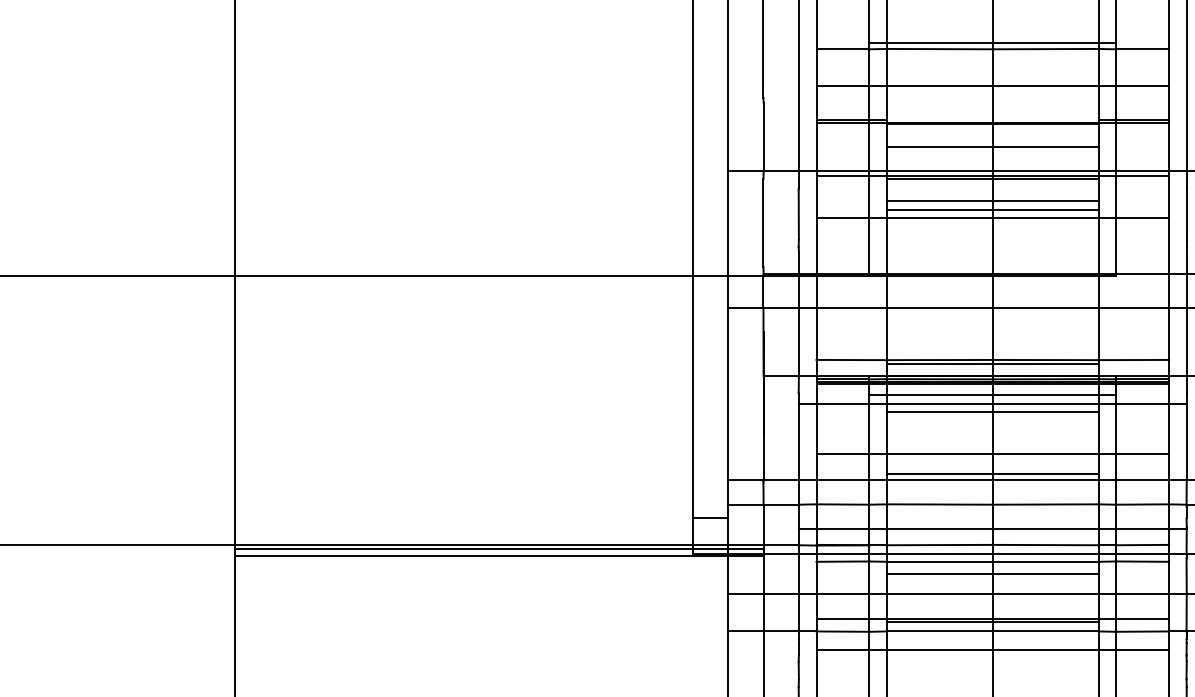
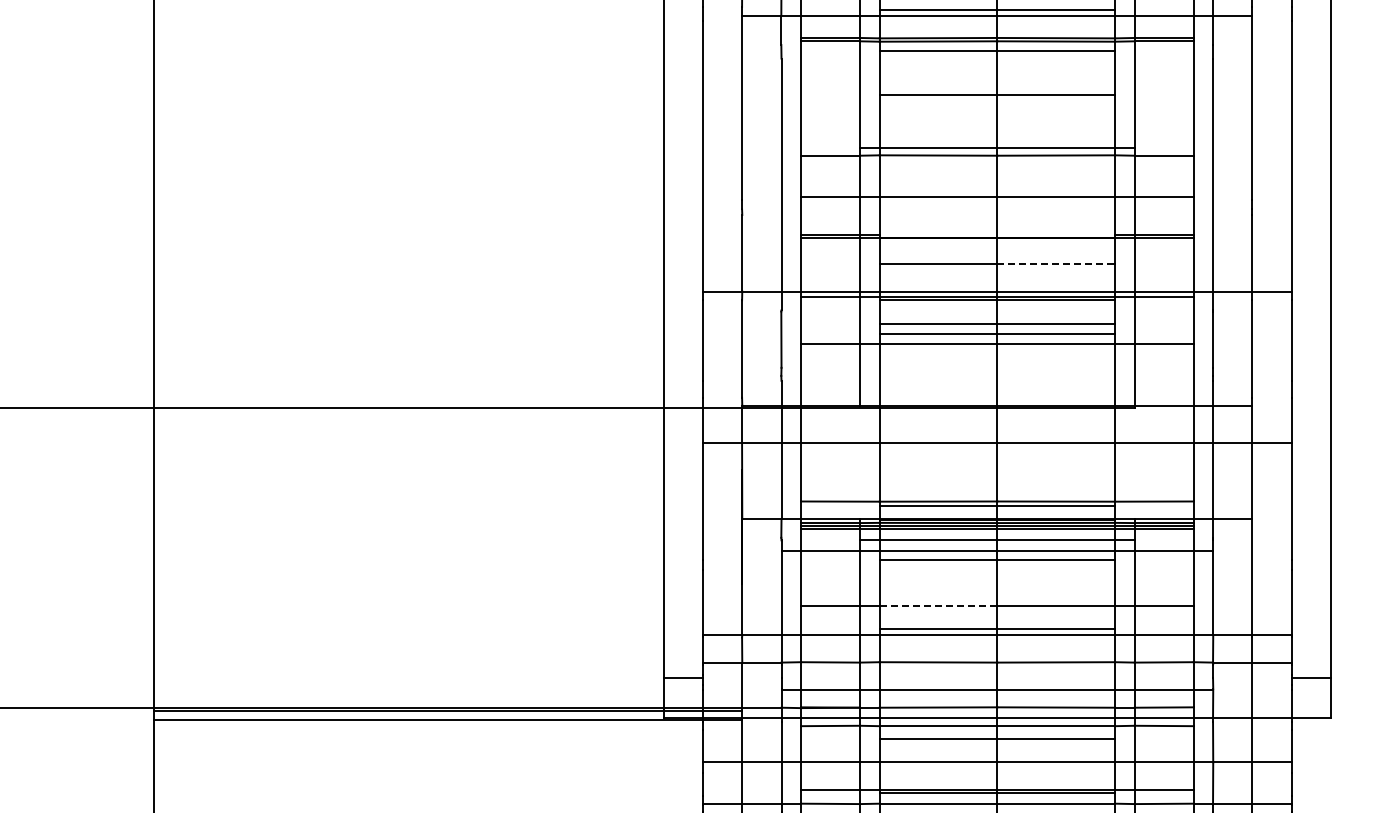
line: (1045, 147) -> (1056, 264), solid -> dashed
line: (939, 453) -> (938, 605), solid -> dashed

